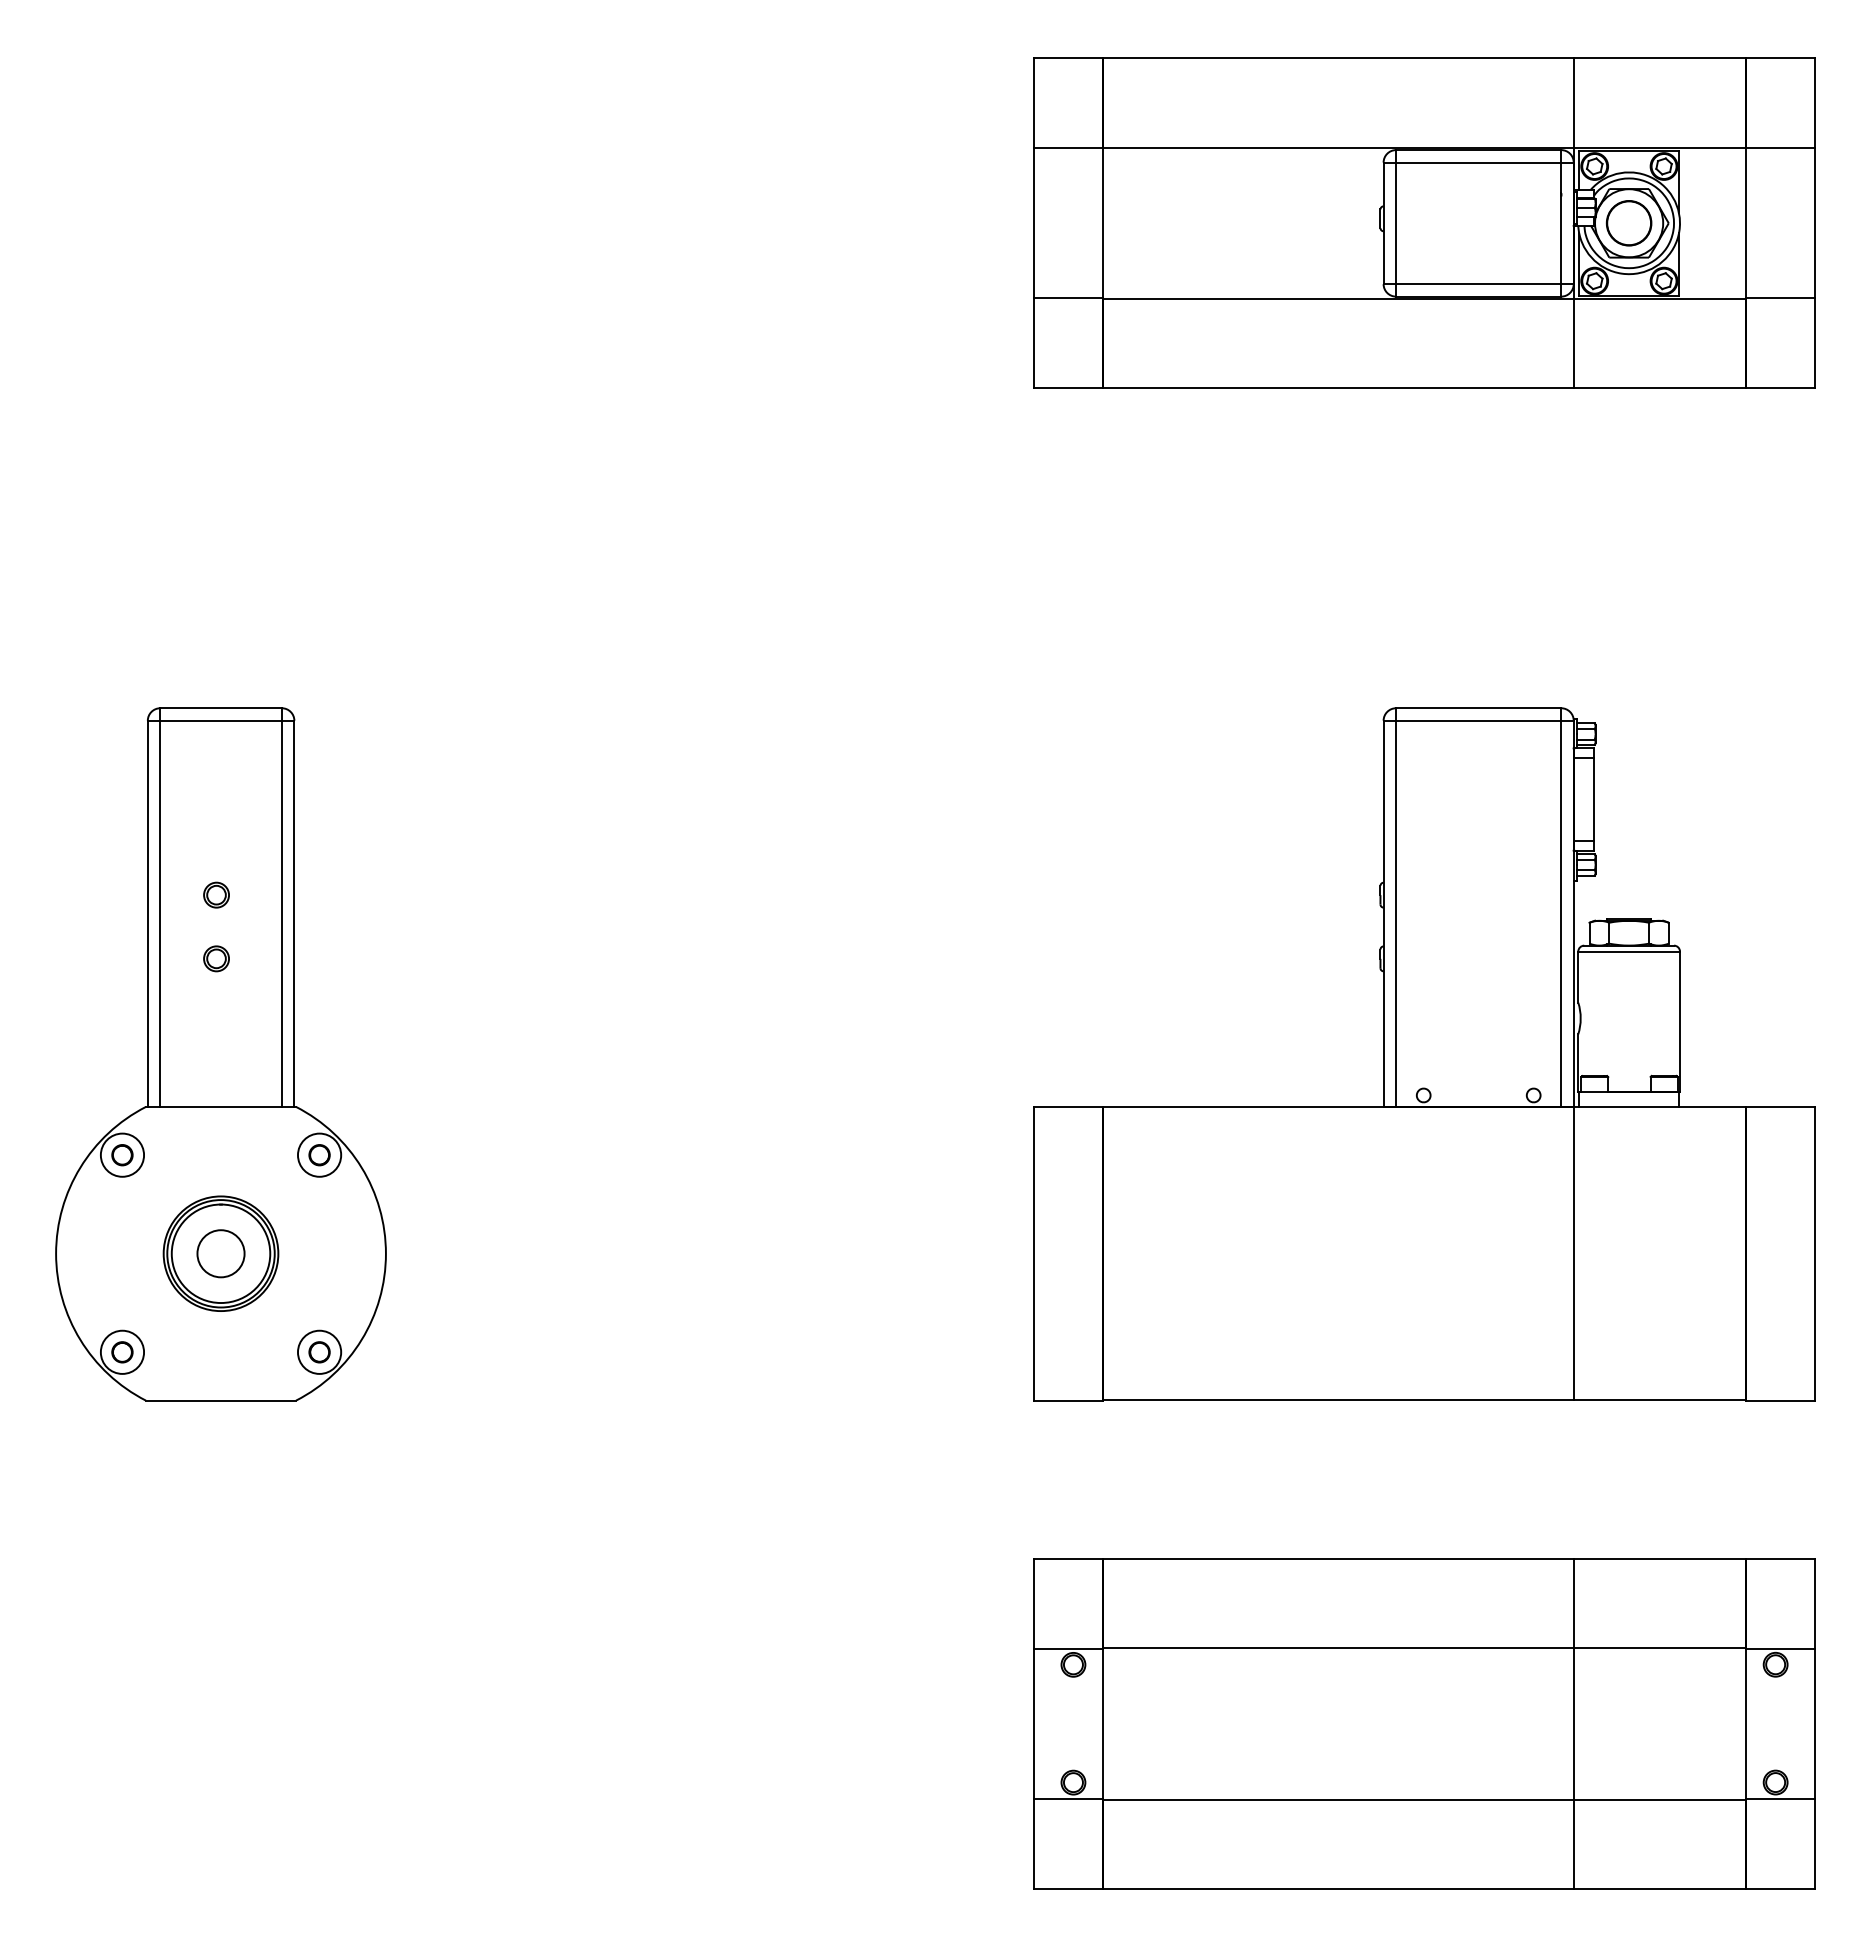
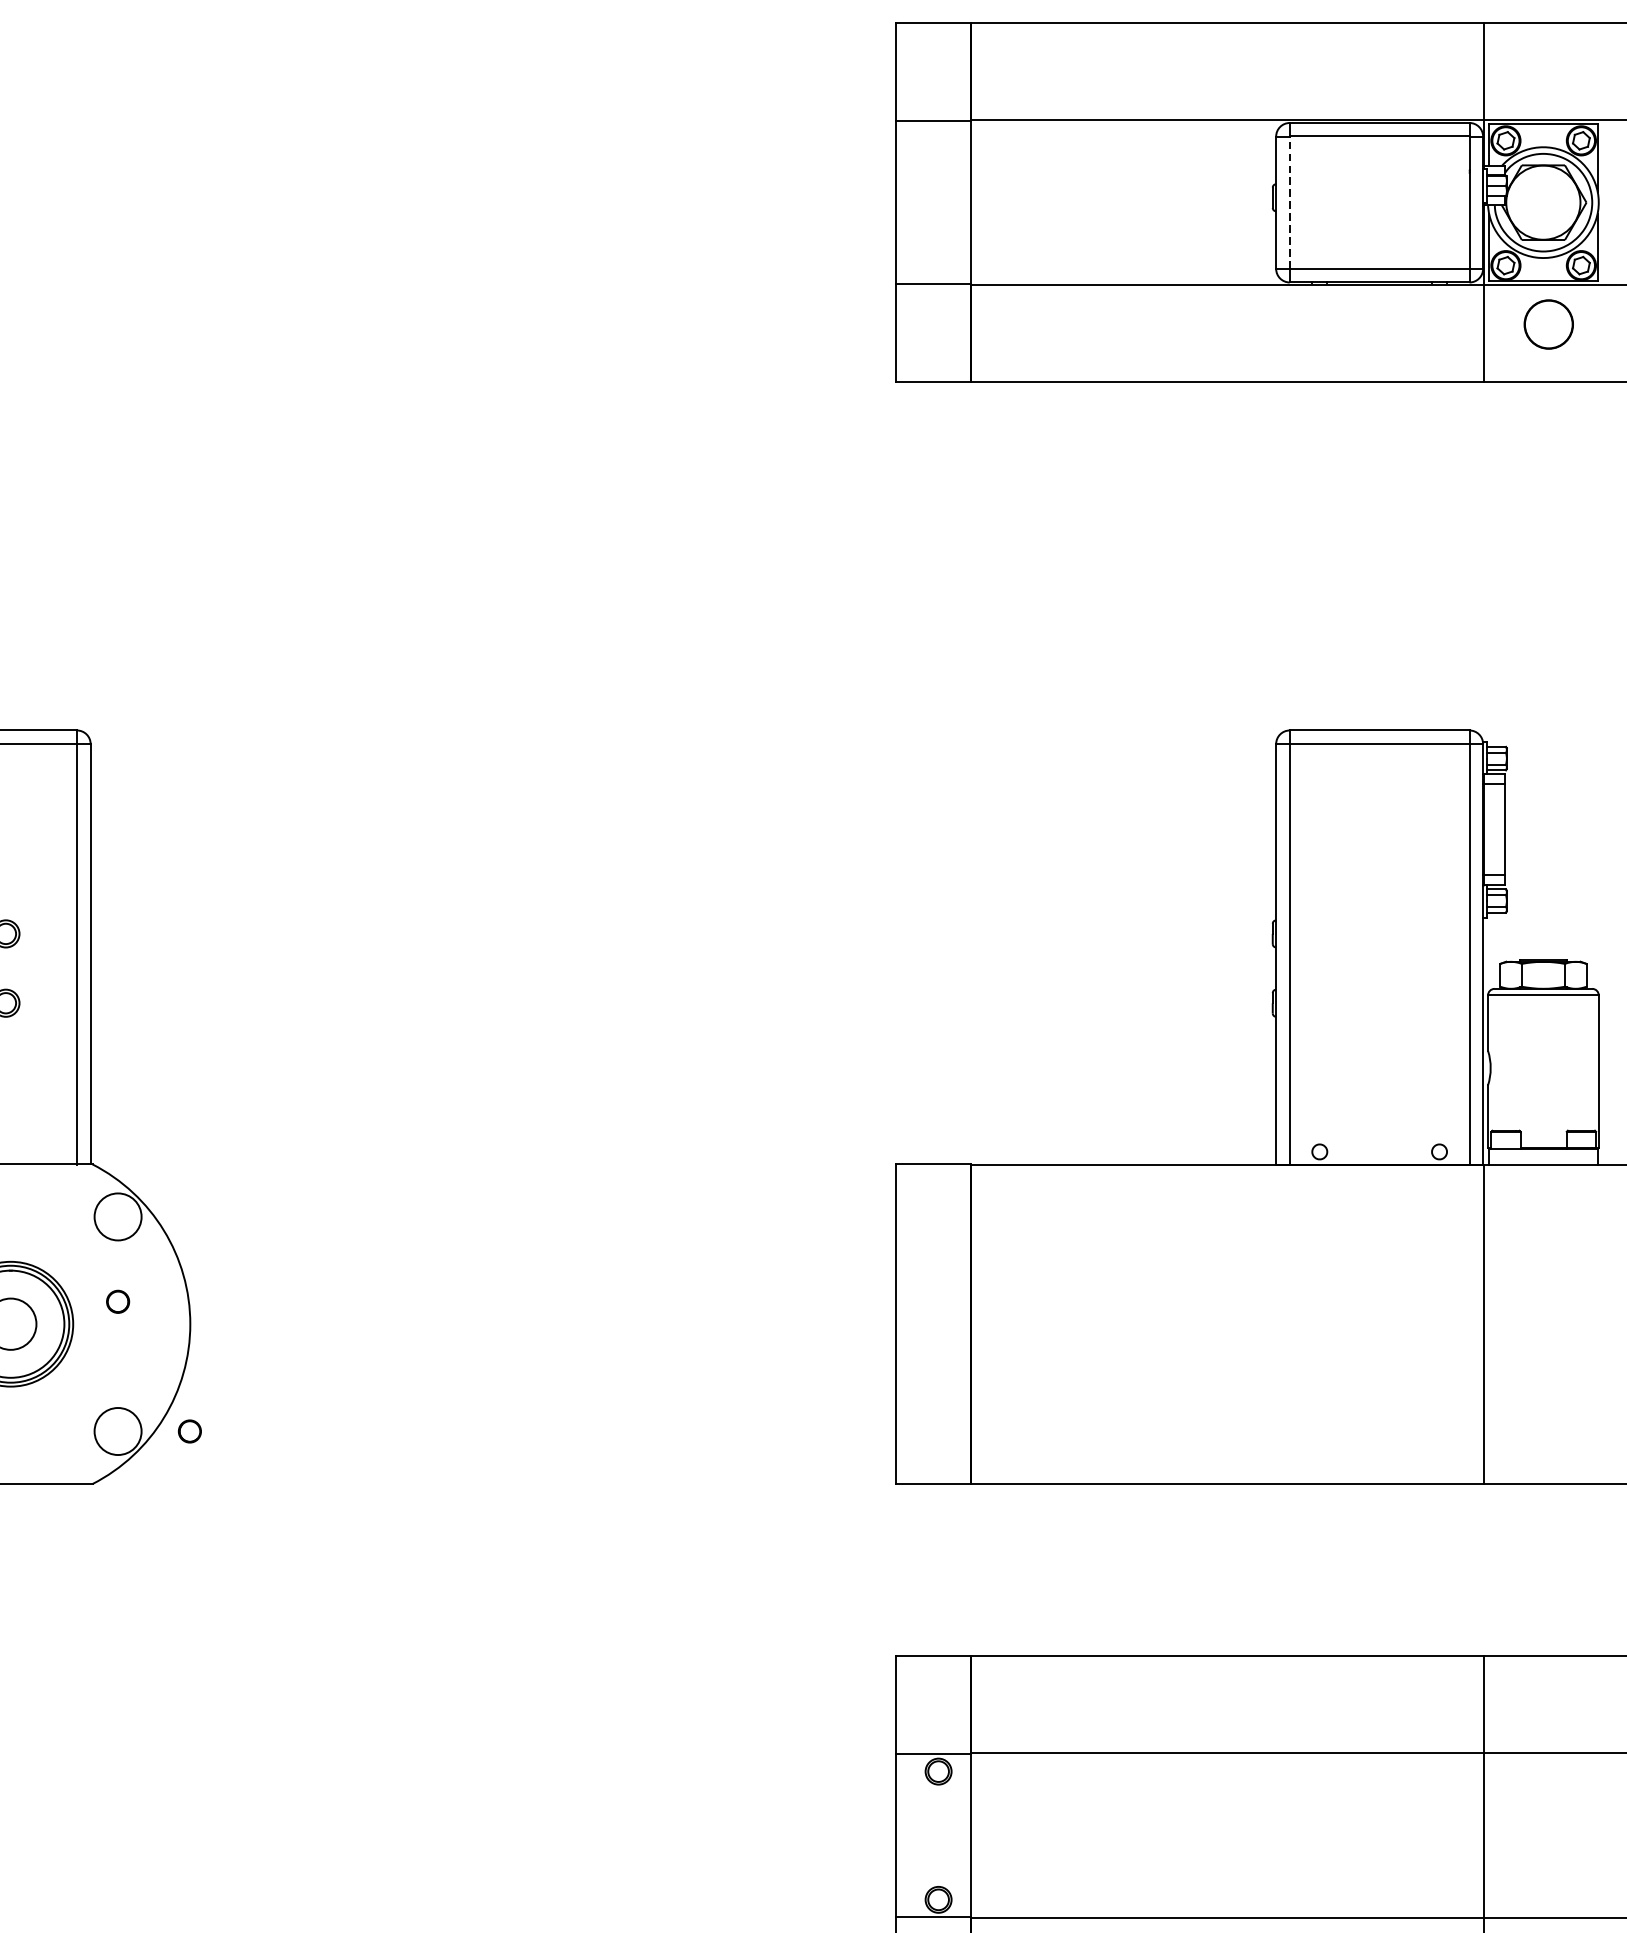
line: (1396, 223) -> (1290, 202), solid -> dashed
part: (1628, 223) -> (1548, 324), moved
circle: (319, 1155) -> (118, 1302), moved
circle: (319, 1352) -> (189, 1431), moved

